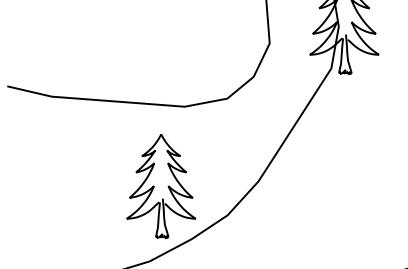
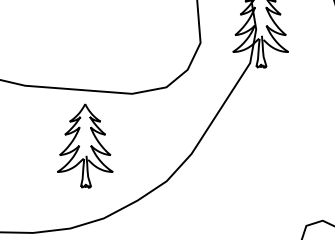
part: (161, 185) -> (85, 145), moved

